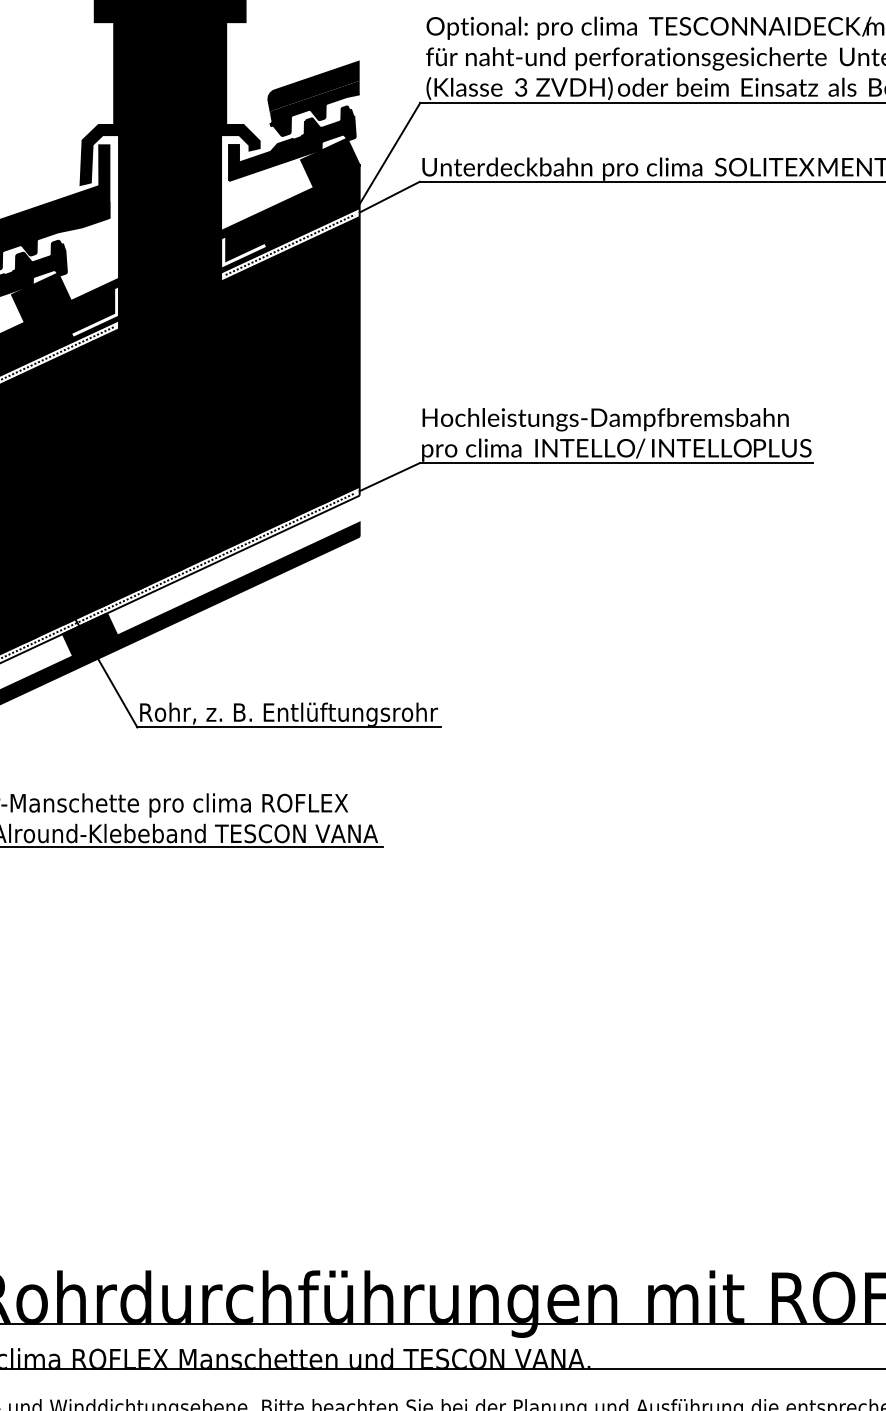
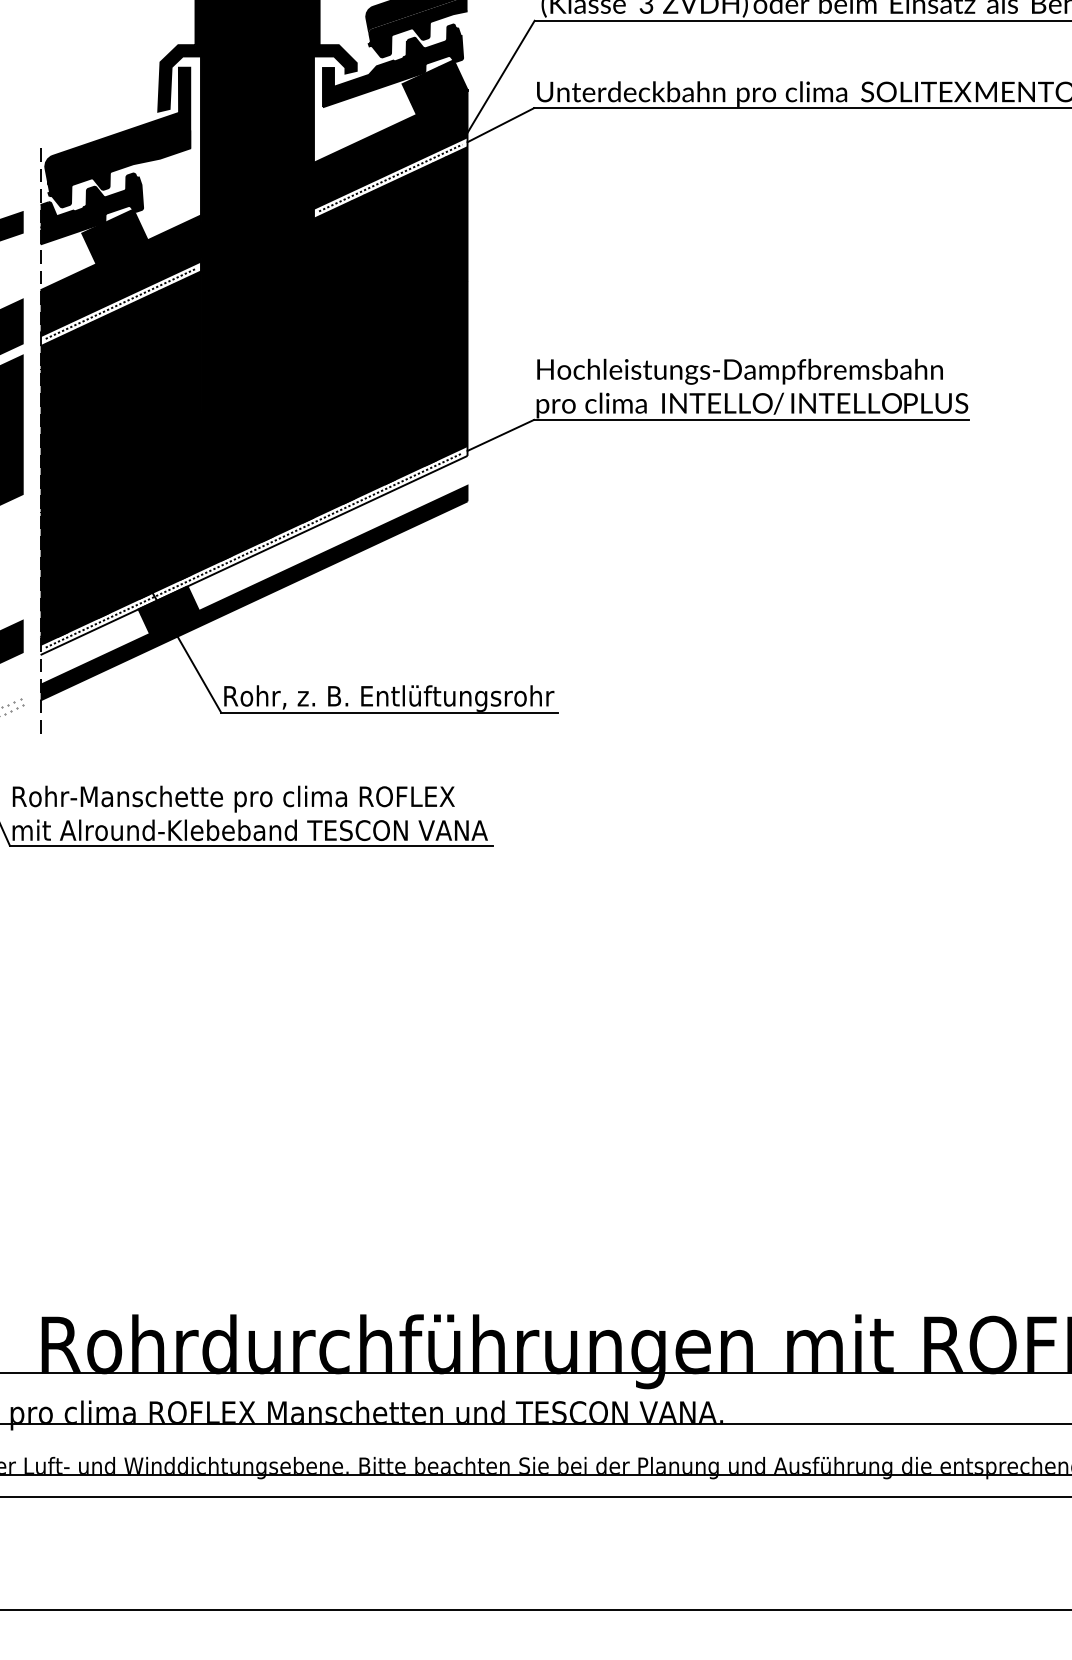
fill: (244, 252) -> (339, 186), added
fill: (95, 312) -> (174, 252), added

